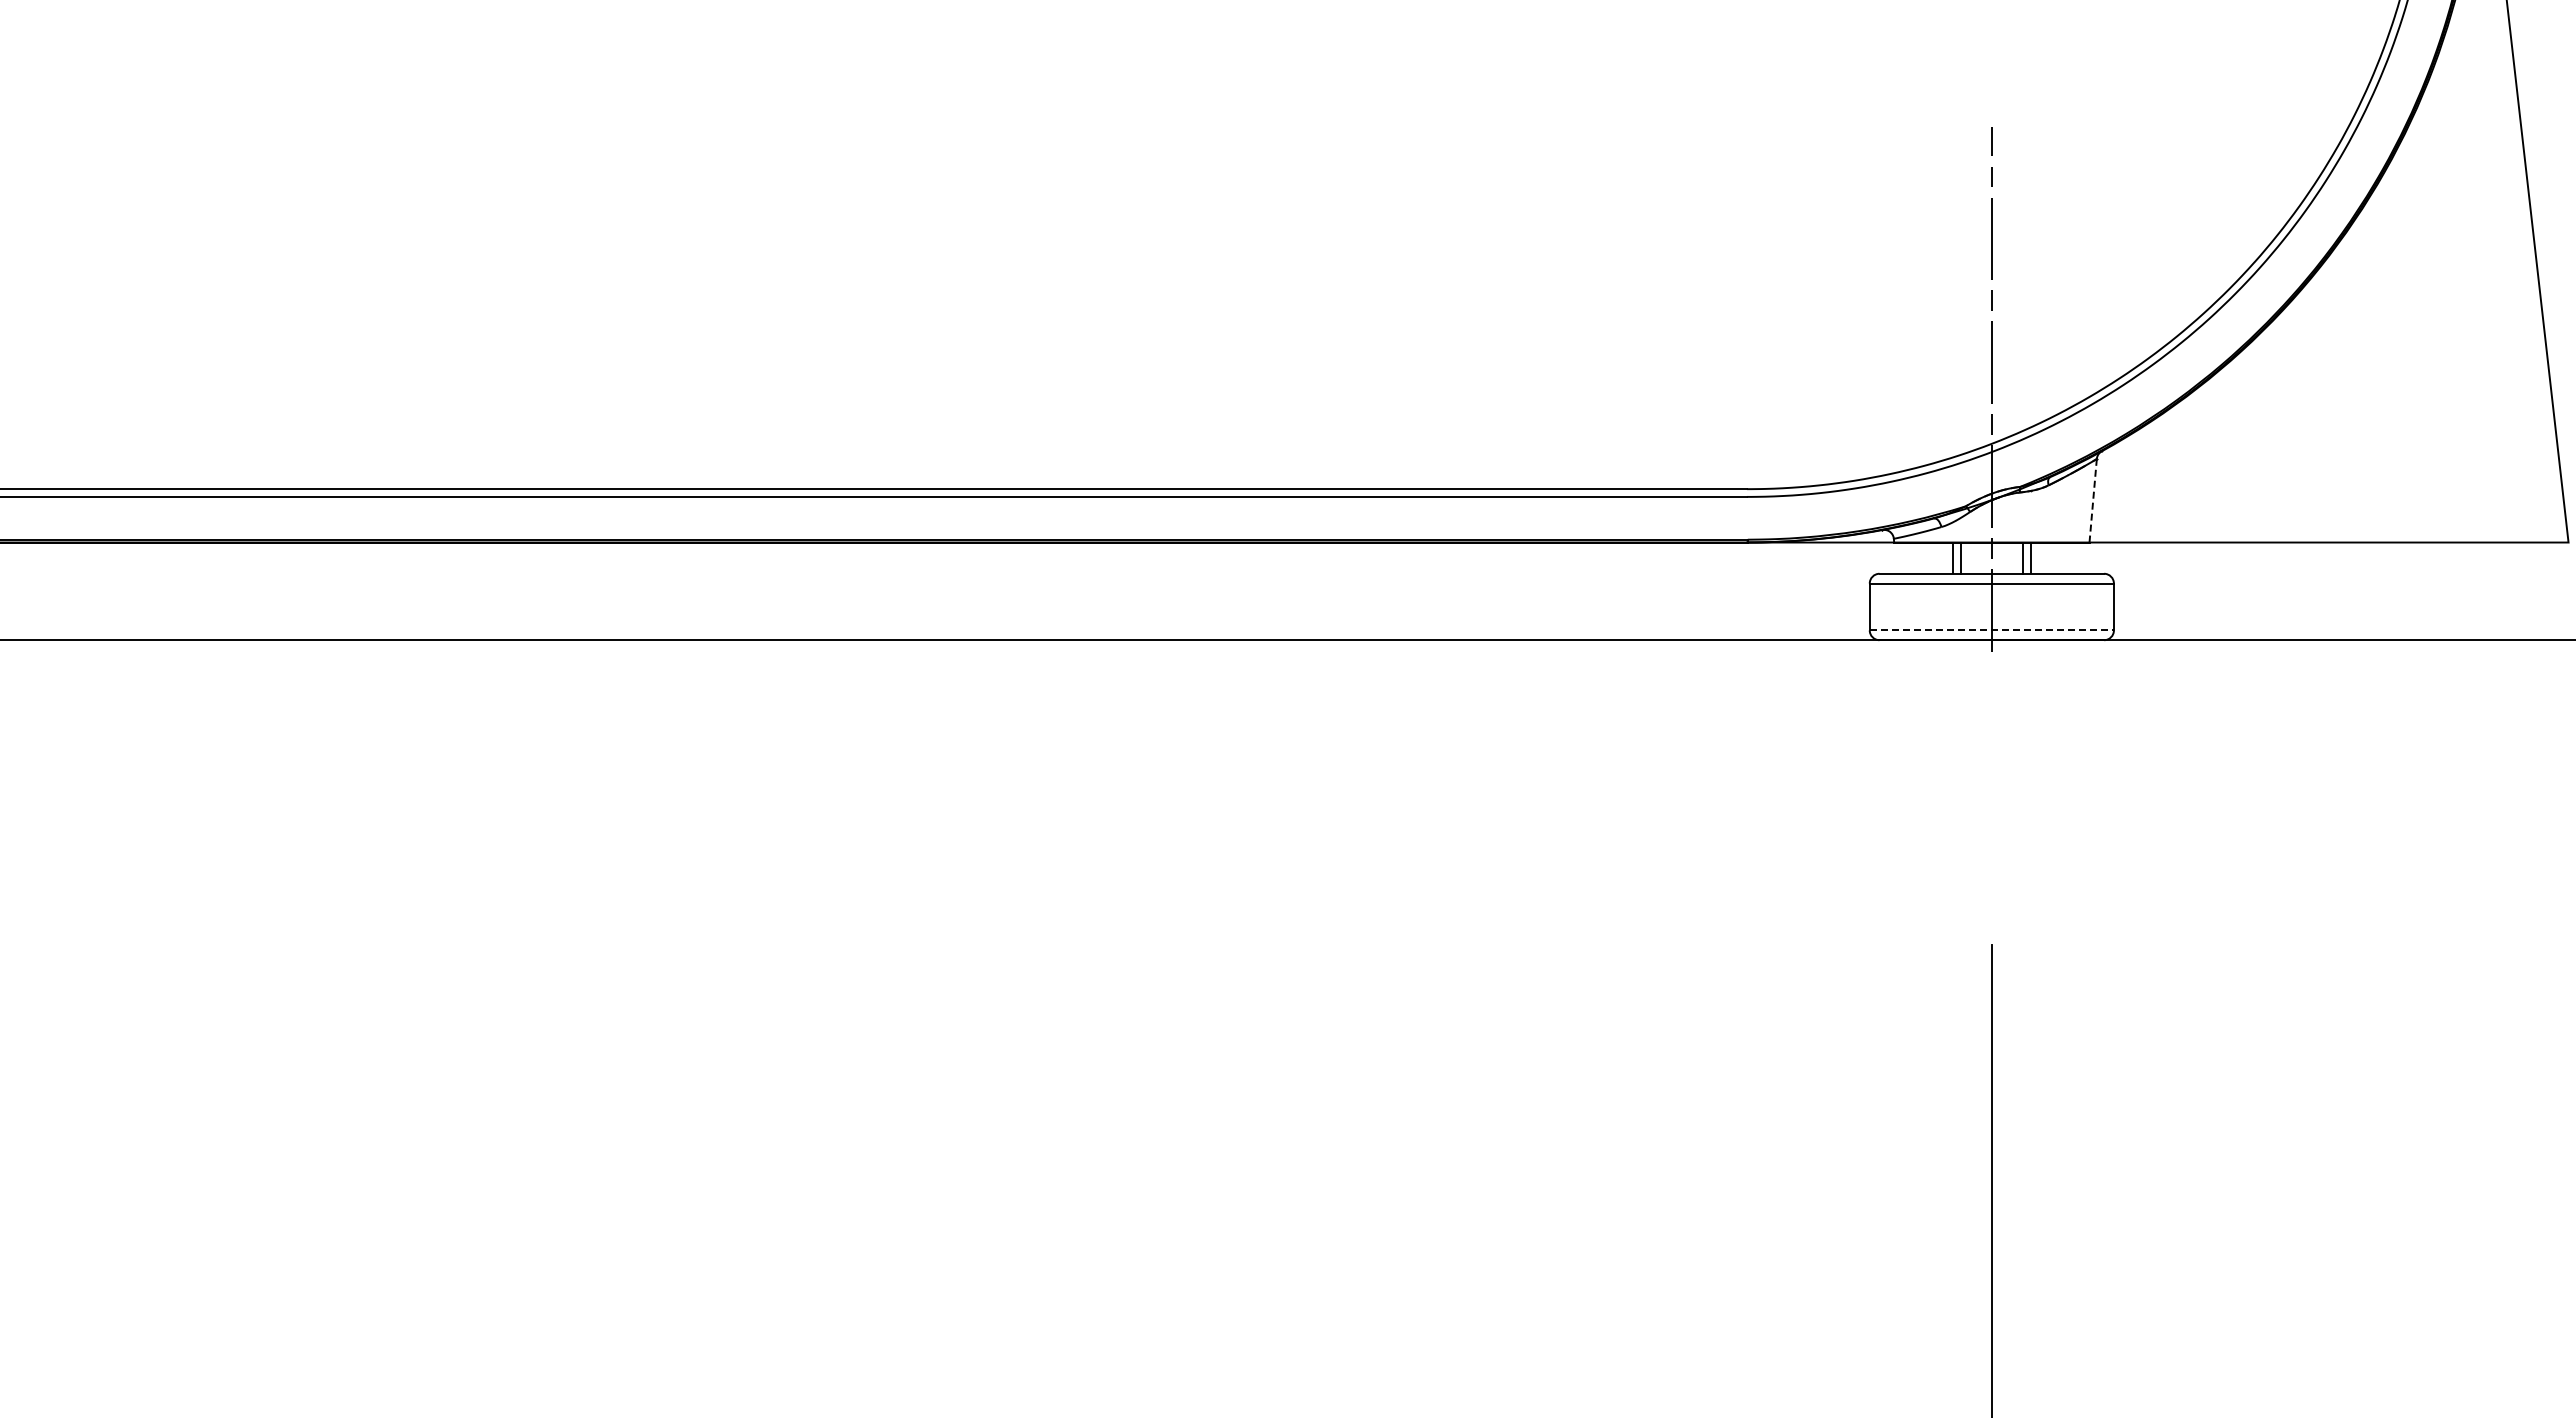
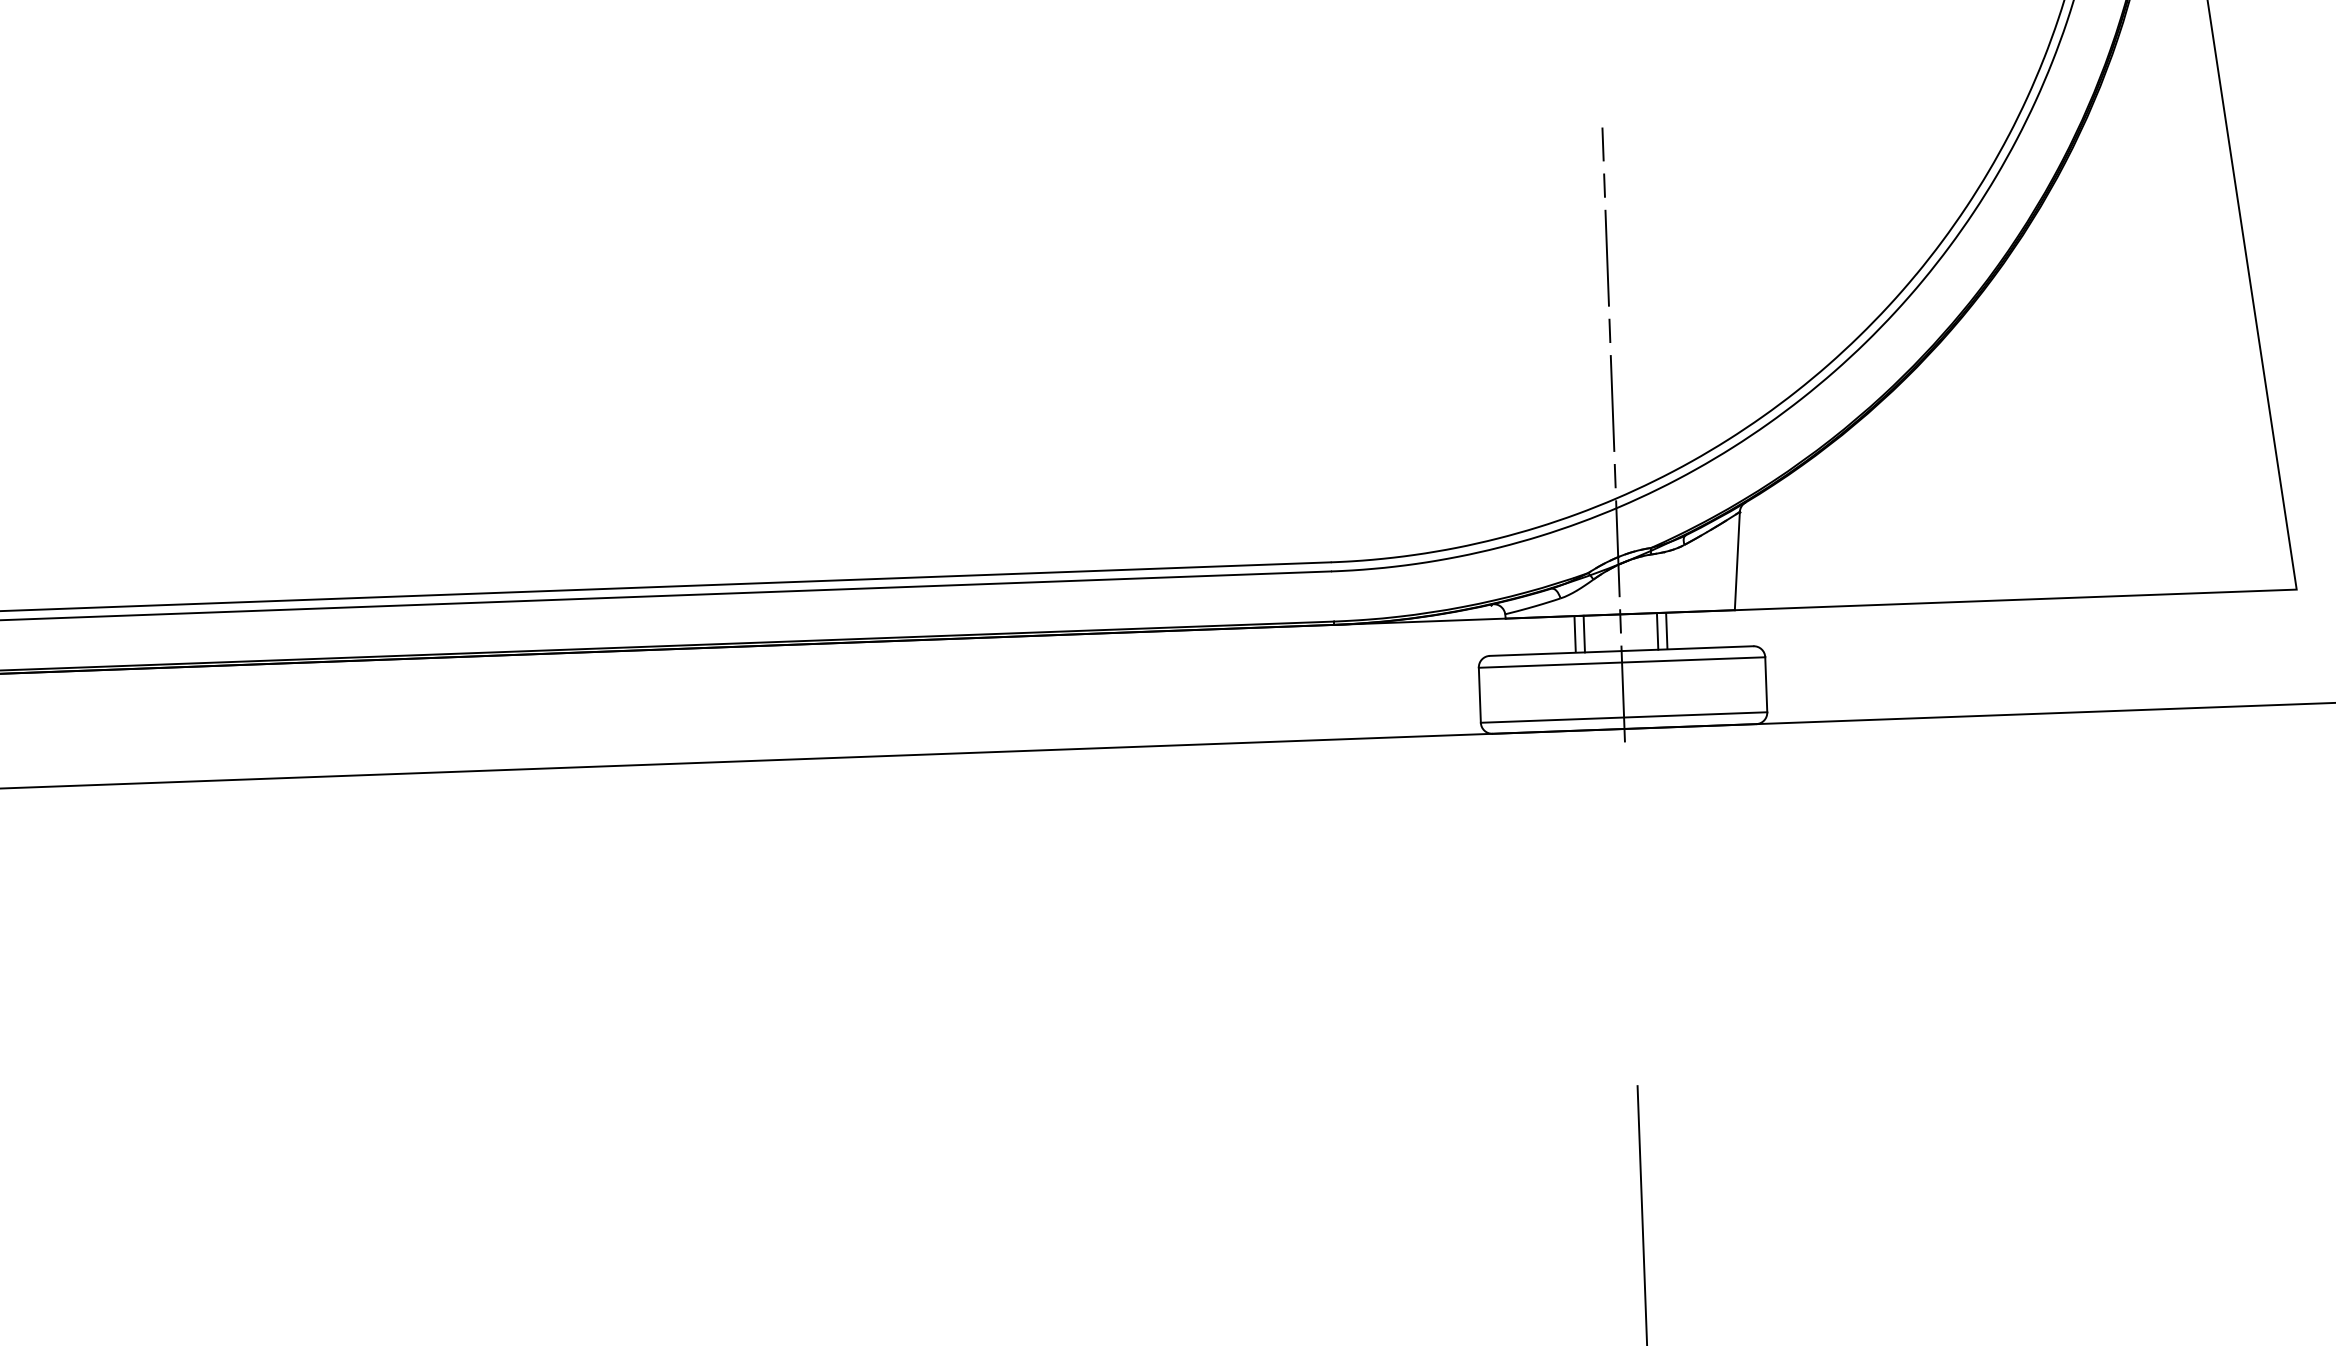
line: (2093, 500) -> (1737, 560), dashed -> solid
line: (1992, 630) -> (1624, 717), dashed -> solid

